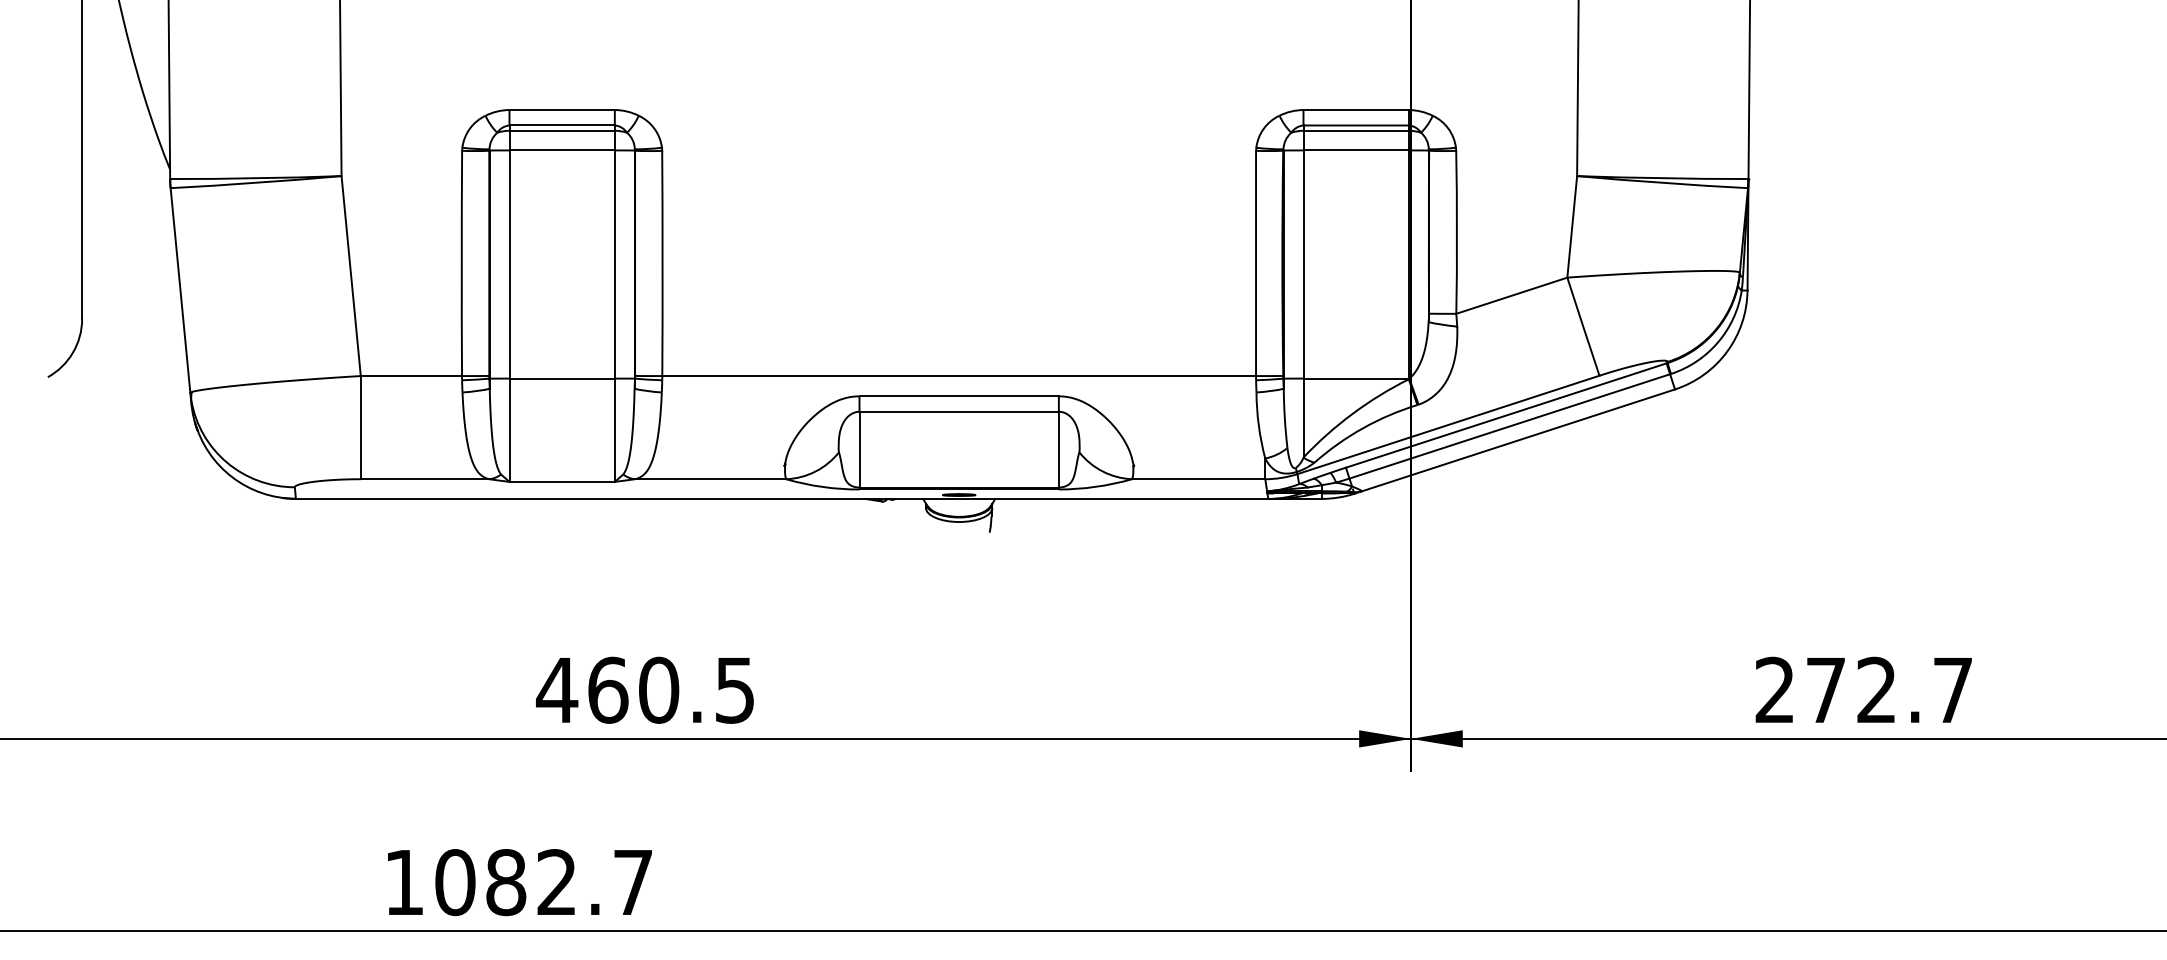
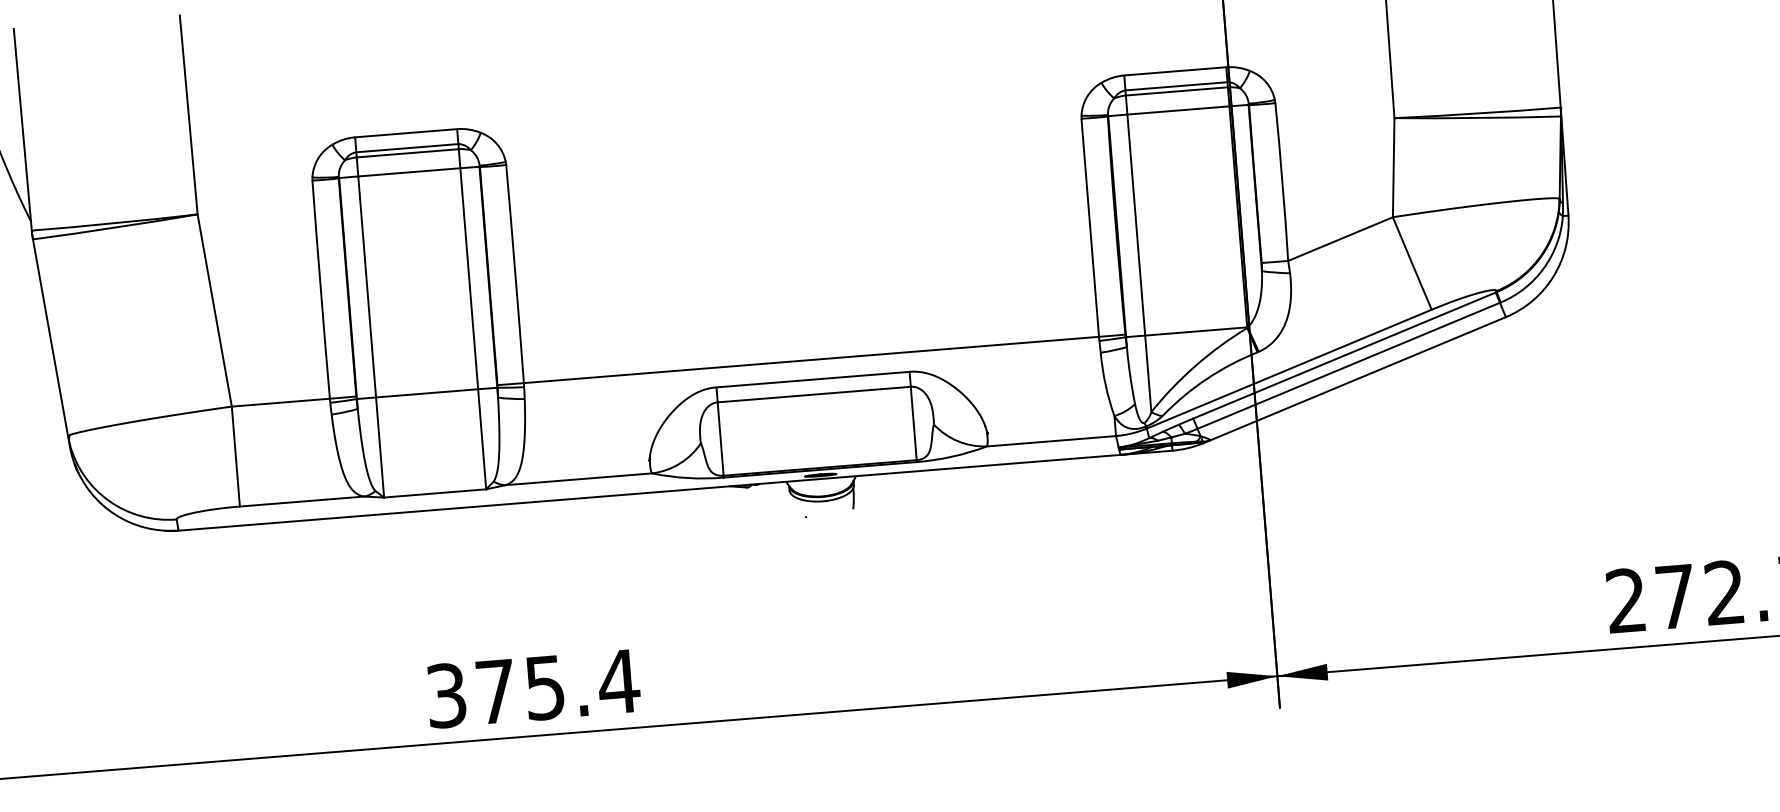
text: (646, 689) -> (533, 687), 460.5 -> 375.4

